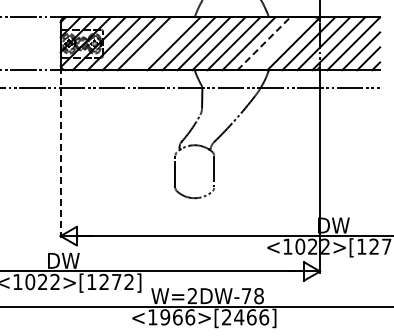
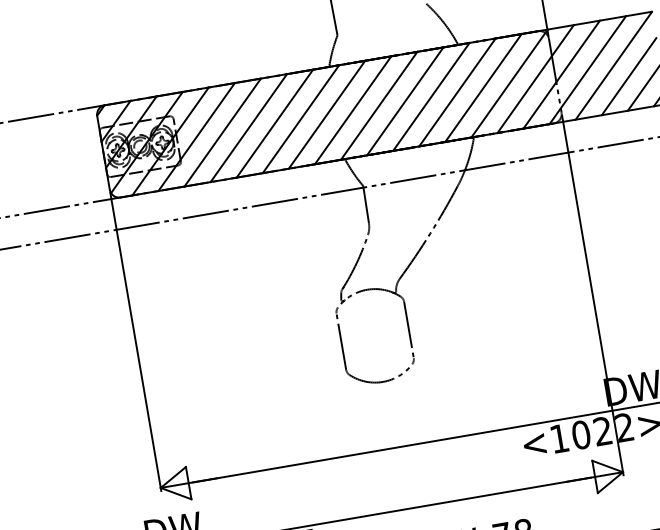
line: (158, 43) -> (273, 123), added
line: (264, 43) -> (458, 91), dashed -> solid
line: (278, 43) -> (482, 87), added
line: (60, 152) -> (135, 342), dashed -> solid

